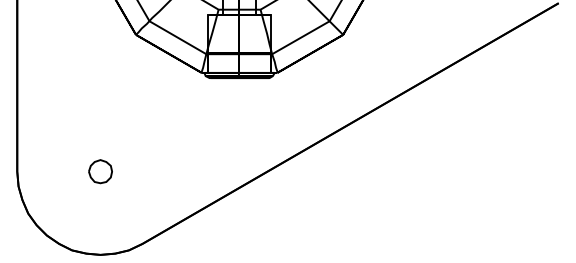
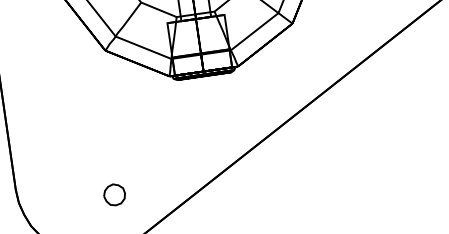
part: (100, 171) -> (114, 194), moved

